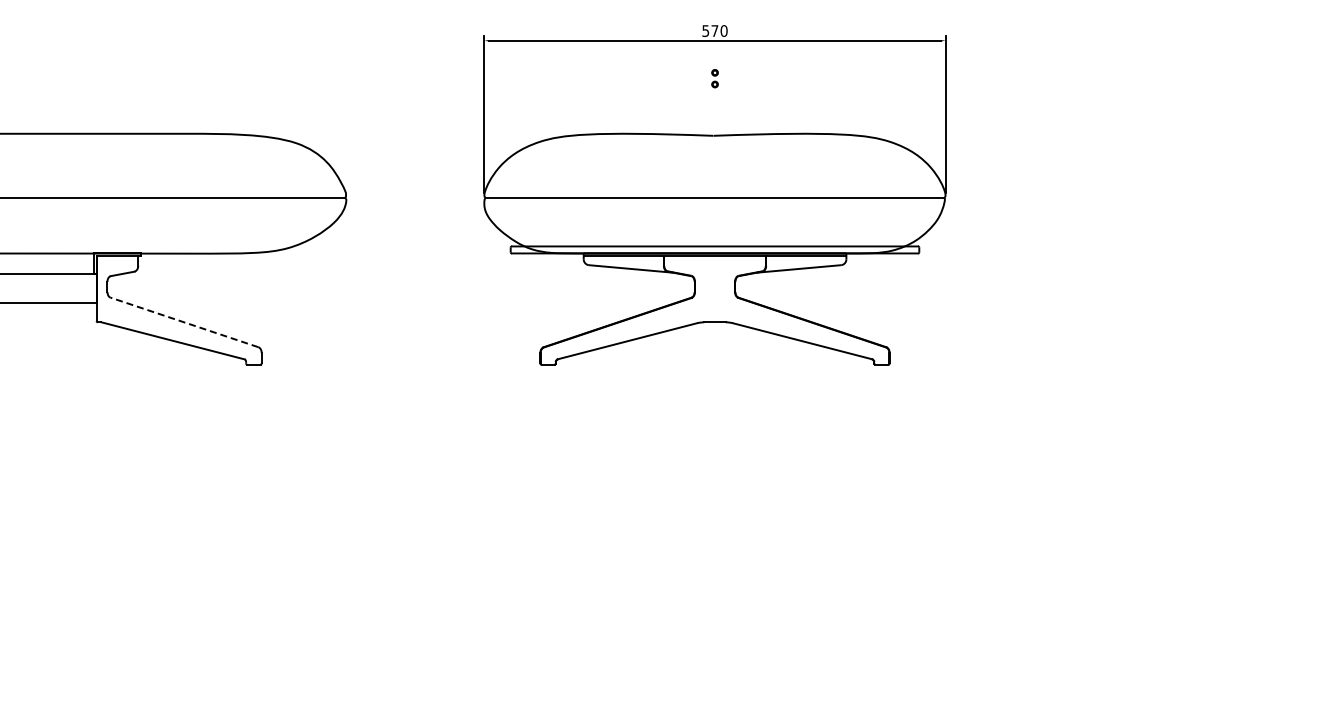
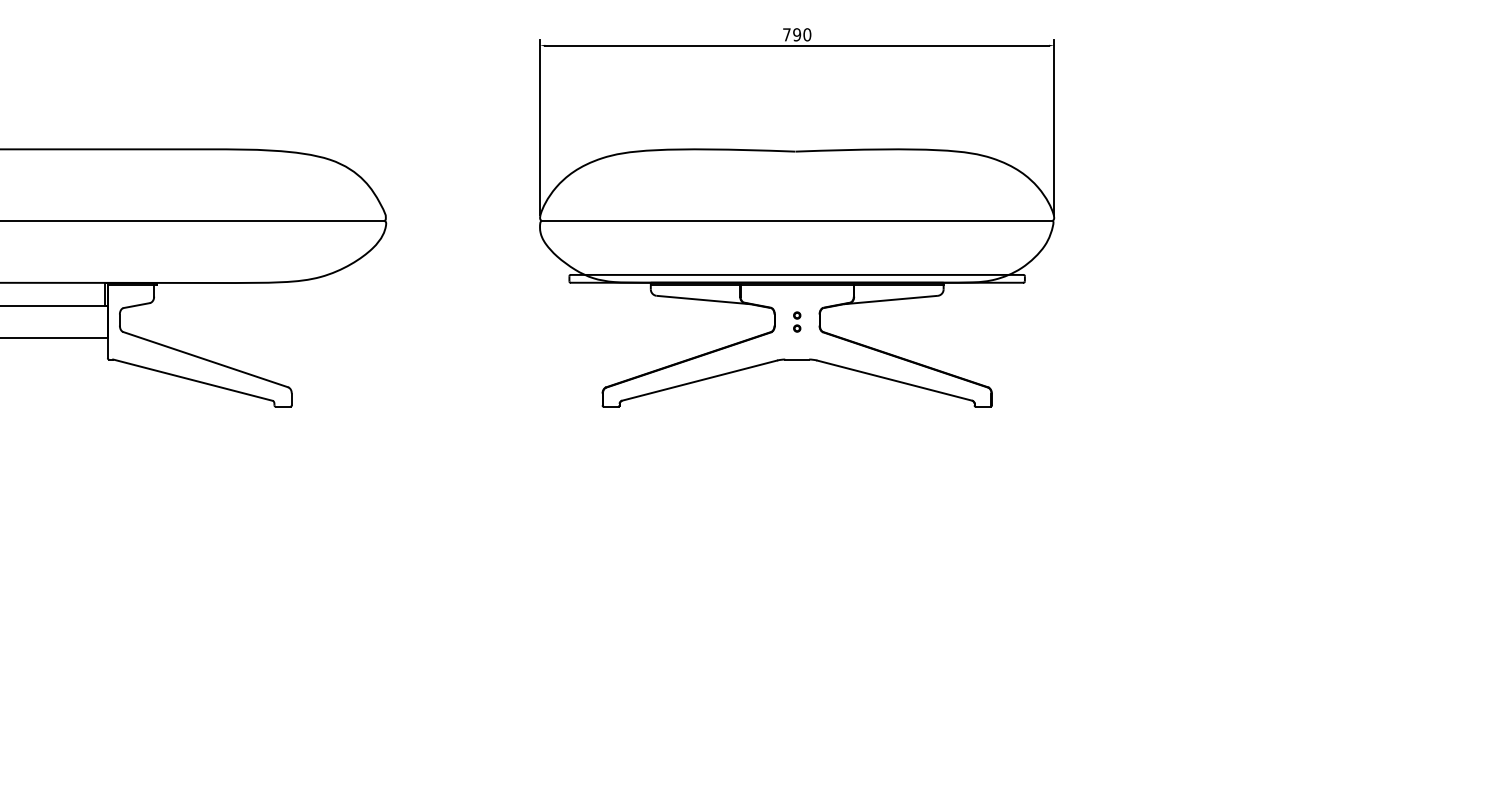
text: (710, 30) -> (792, 34), 570 -> 790
part: (714, 78) -> (796, 321), moved
line: (184, 322) -> (205, 359), dashed -> solid

